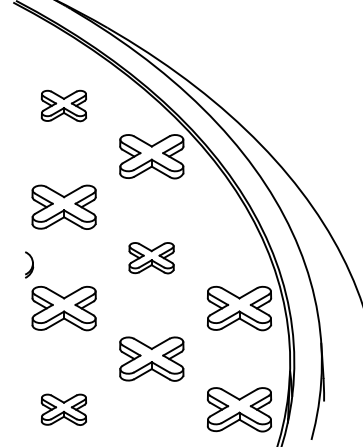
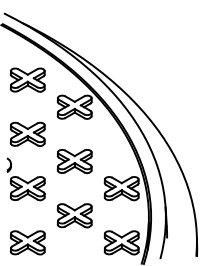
part: (63, 104) -> (27, 79), size x1.43
part: (151, 257) -> (74, 161), size x1.43
part: (63, 409) -> (27, 242), size x1.43

